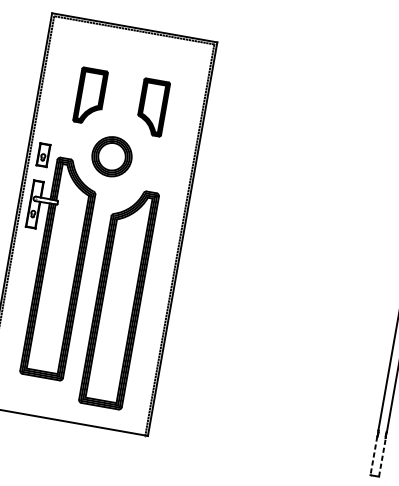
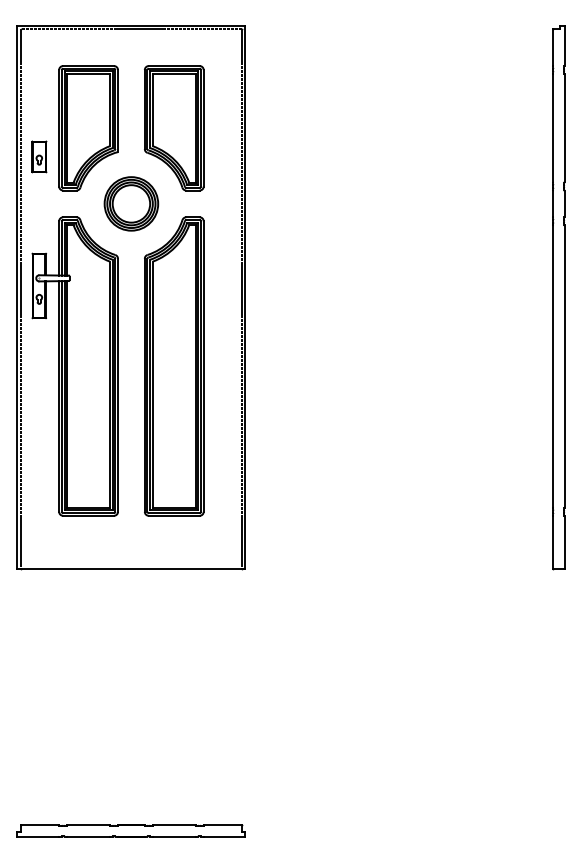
part: (90, 96) -> (88, 128), size x1.67
part: (152, 107) -> (174, 128), size x1.67
part: (43, 154) -> (39, 156), moved
part: (119, 298) -> (174, 366), moved
line: (373, 455) -> (552, 542), dashed -> solid
line: (382, 457) -> (564, 542), dashed -> solid

